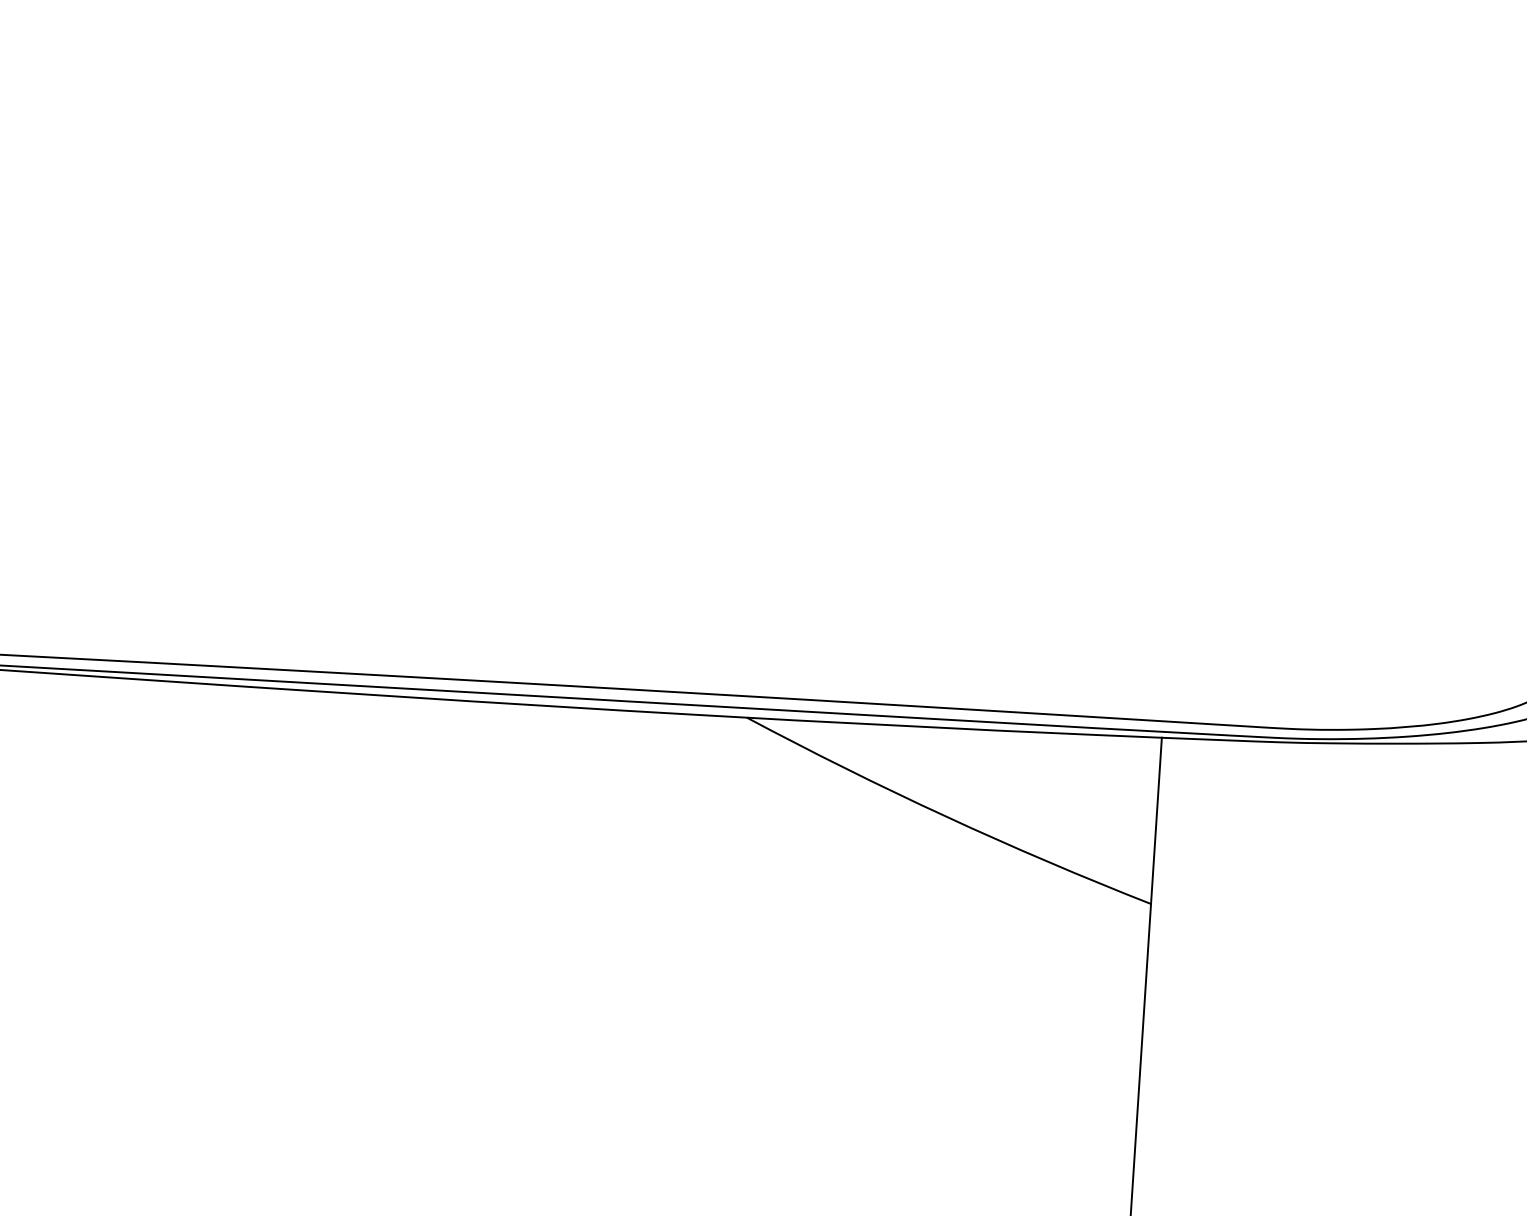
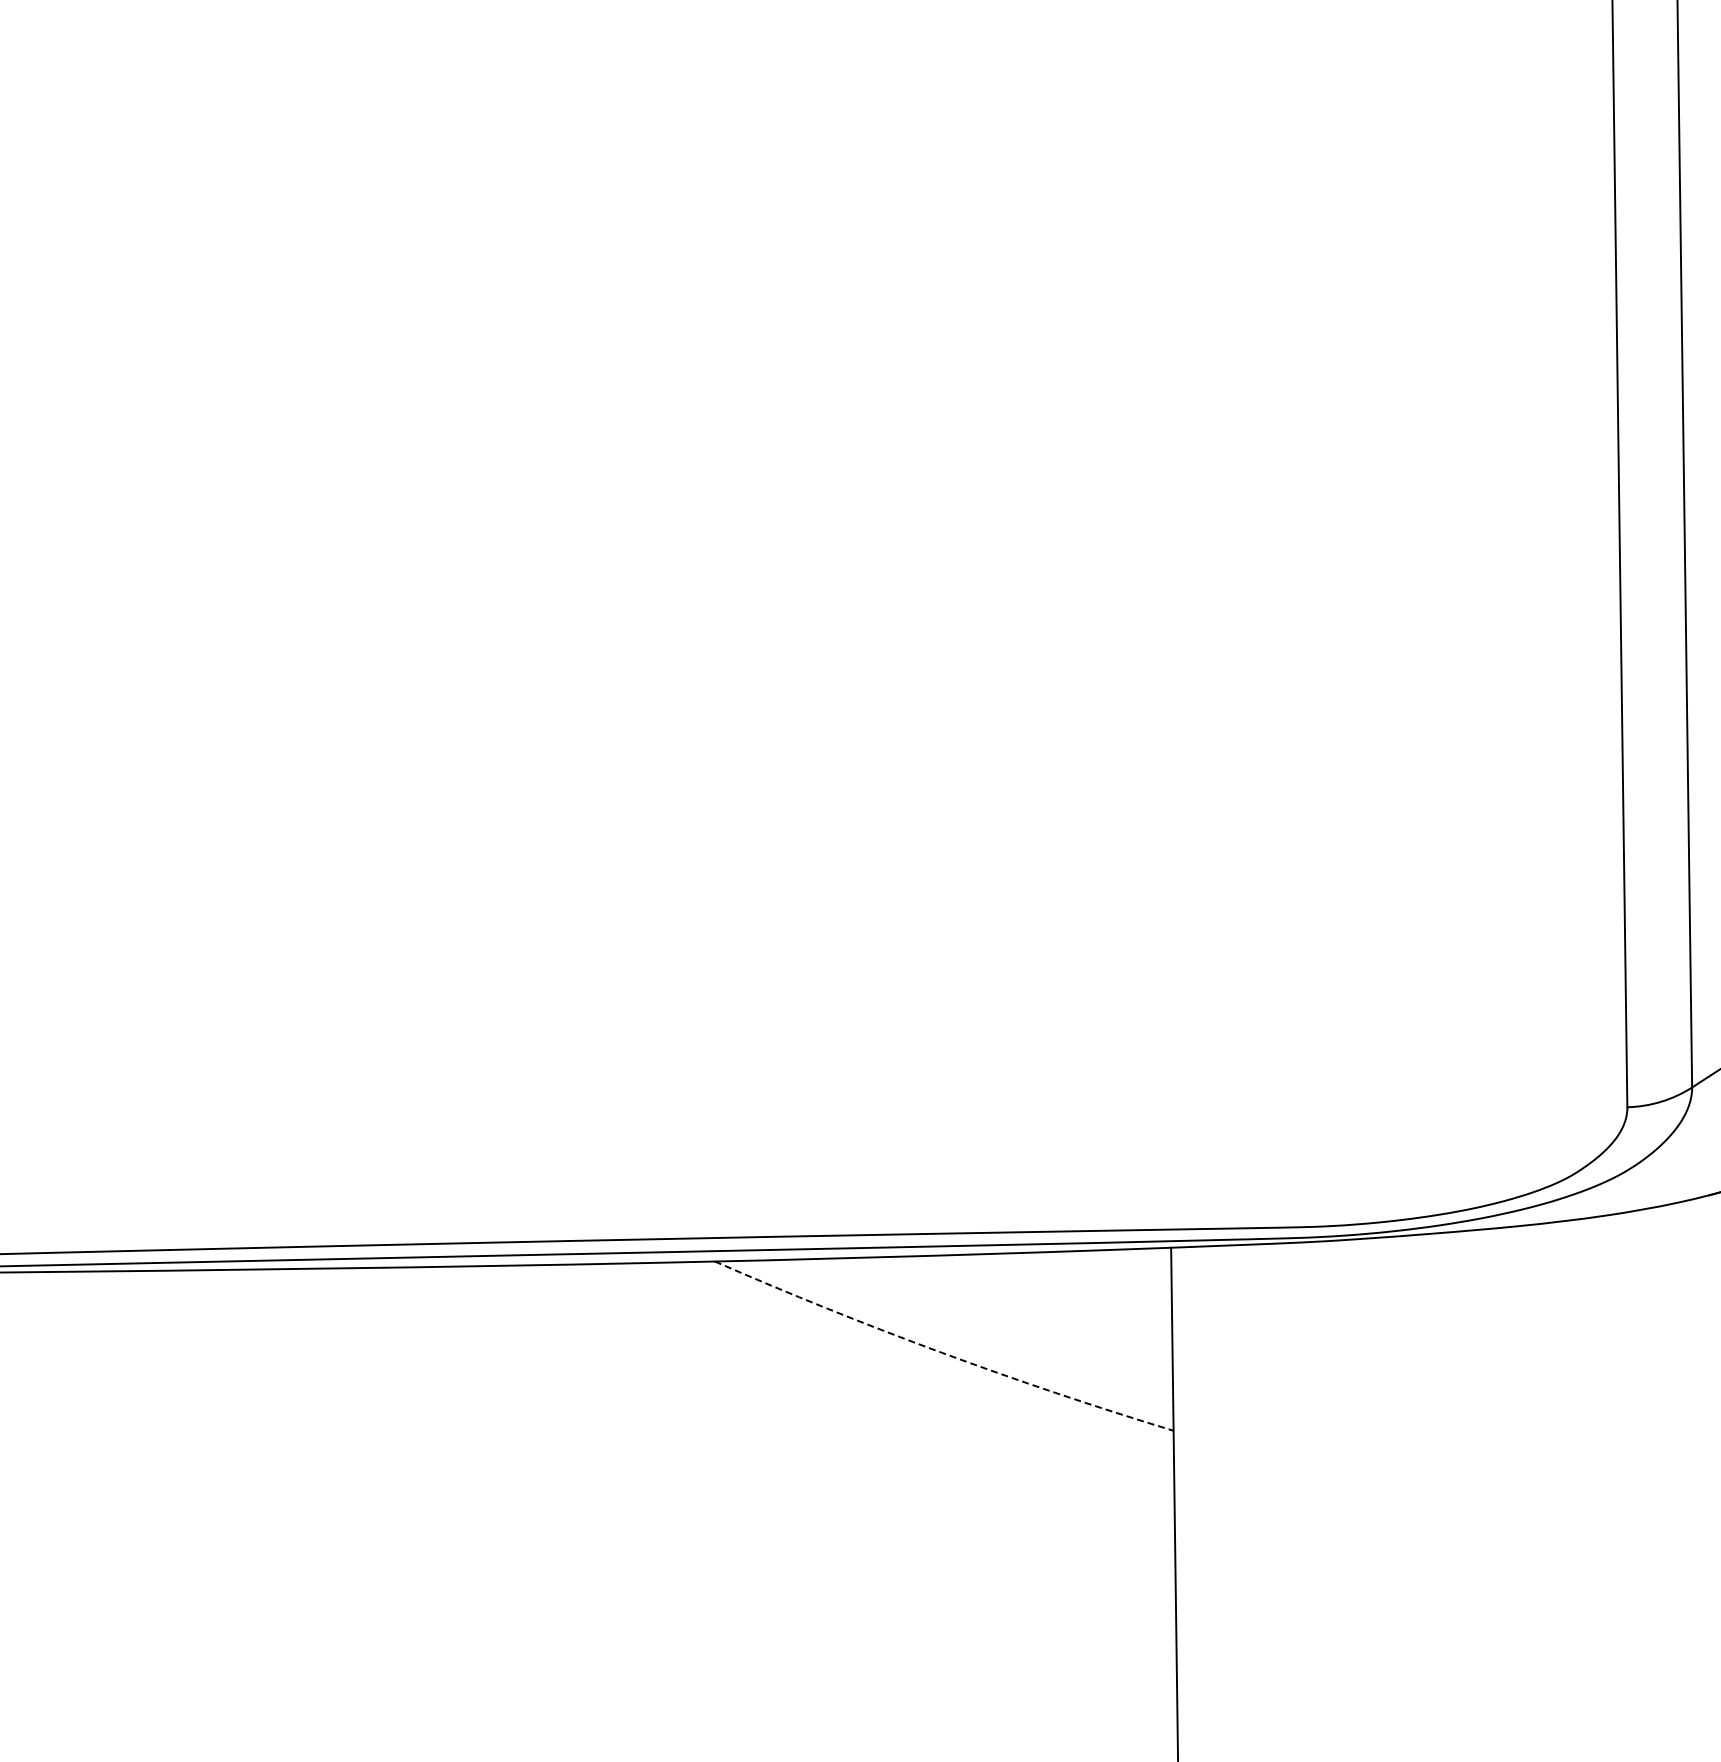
arc: (946, 816) -> (941, 1352), solid -> dashed

